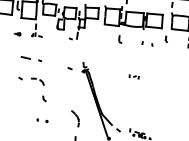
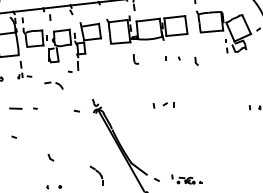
part: (166, 38) -> (196, 60), moved
part: (134, 76) -> (163, 105), size x1.6
part: (37, 81) -> (53, 85), moved

